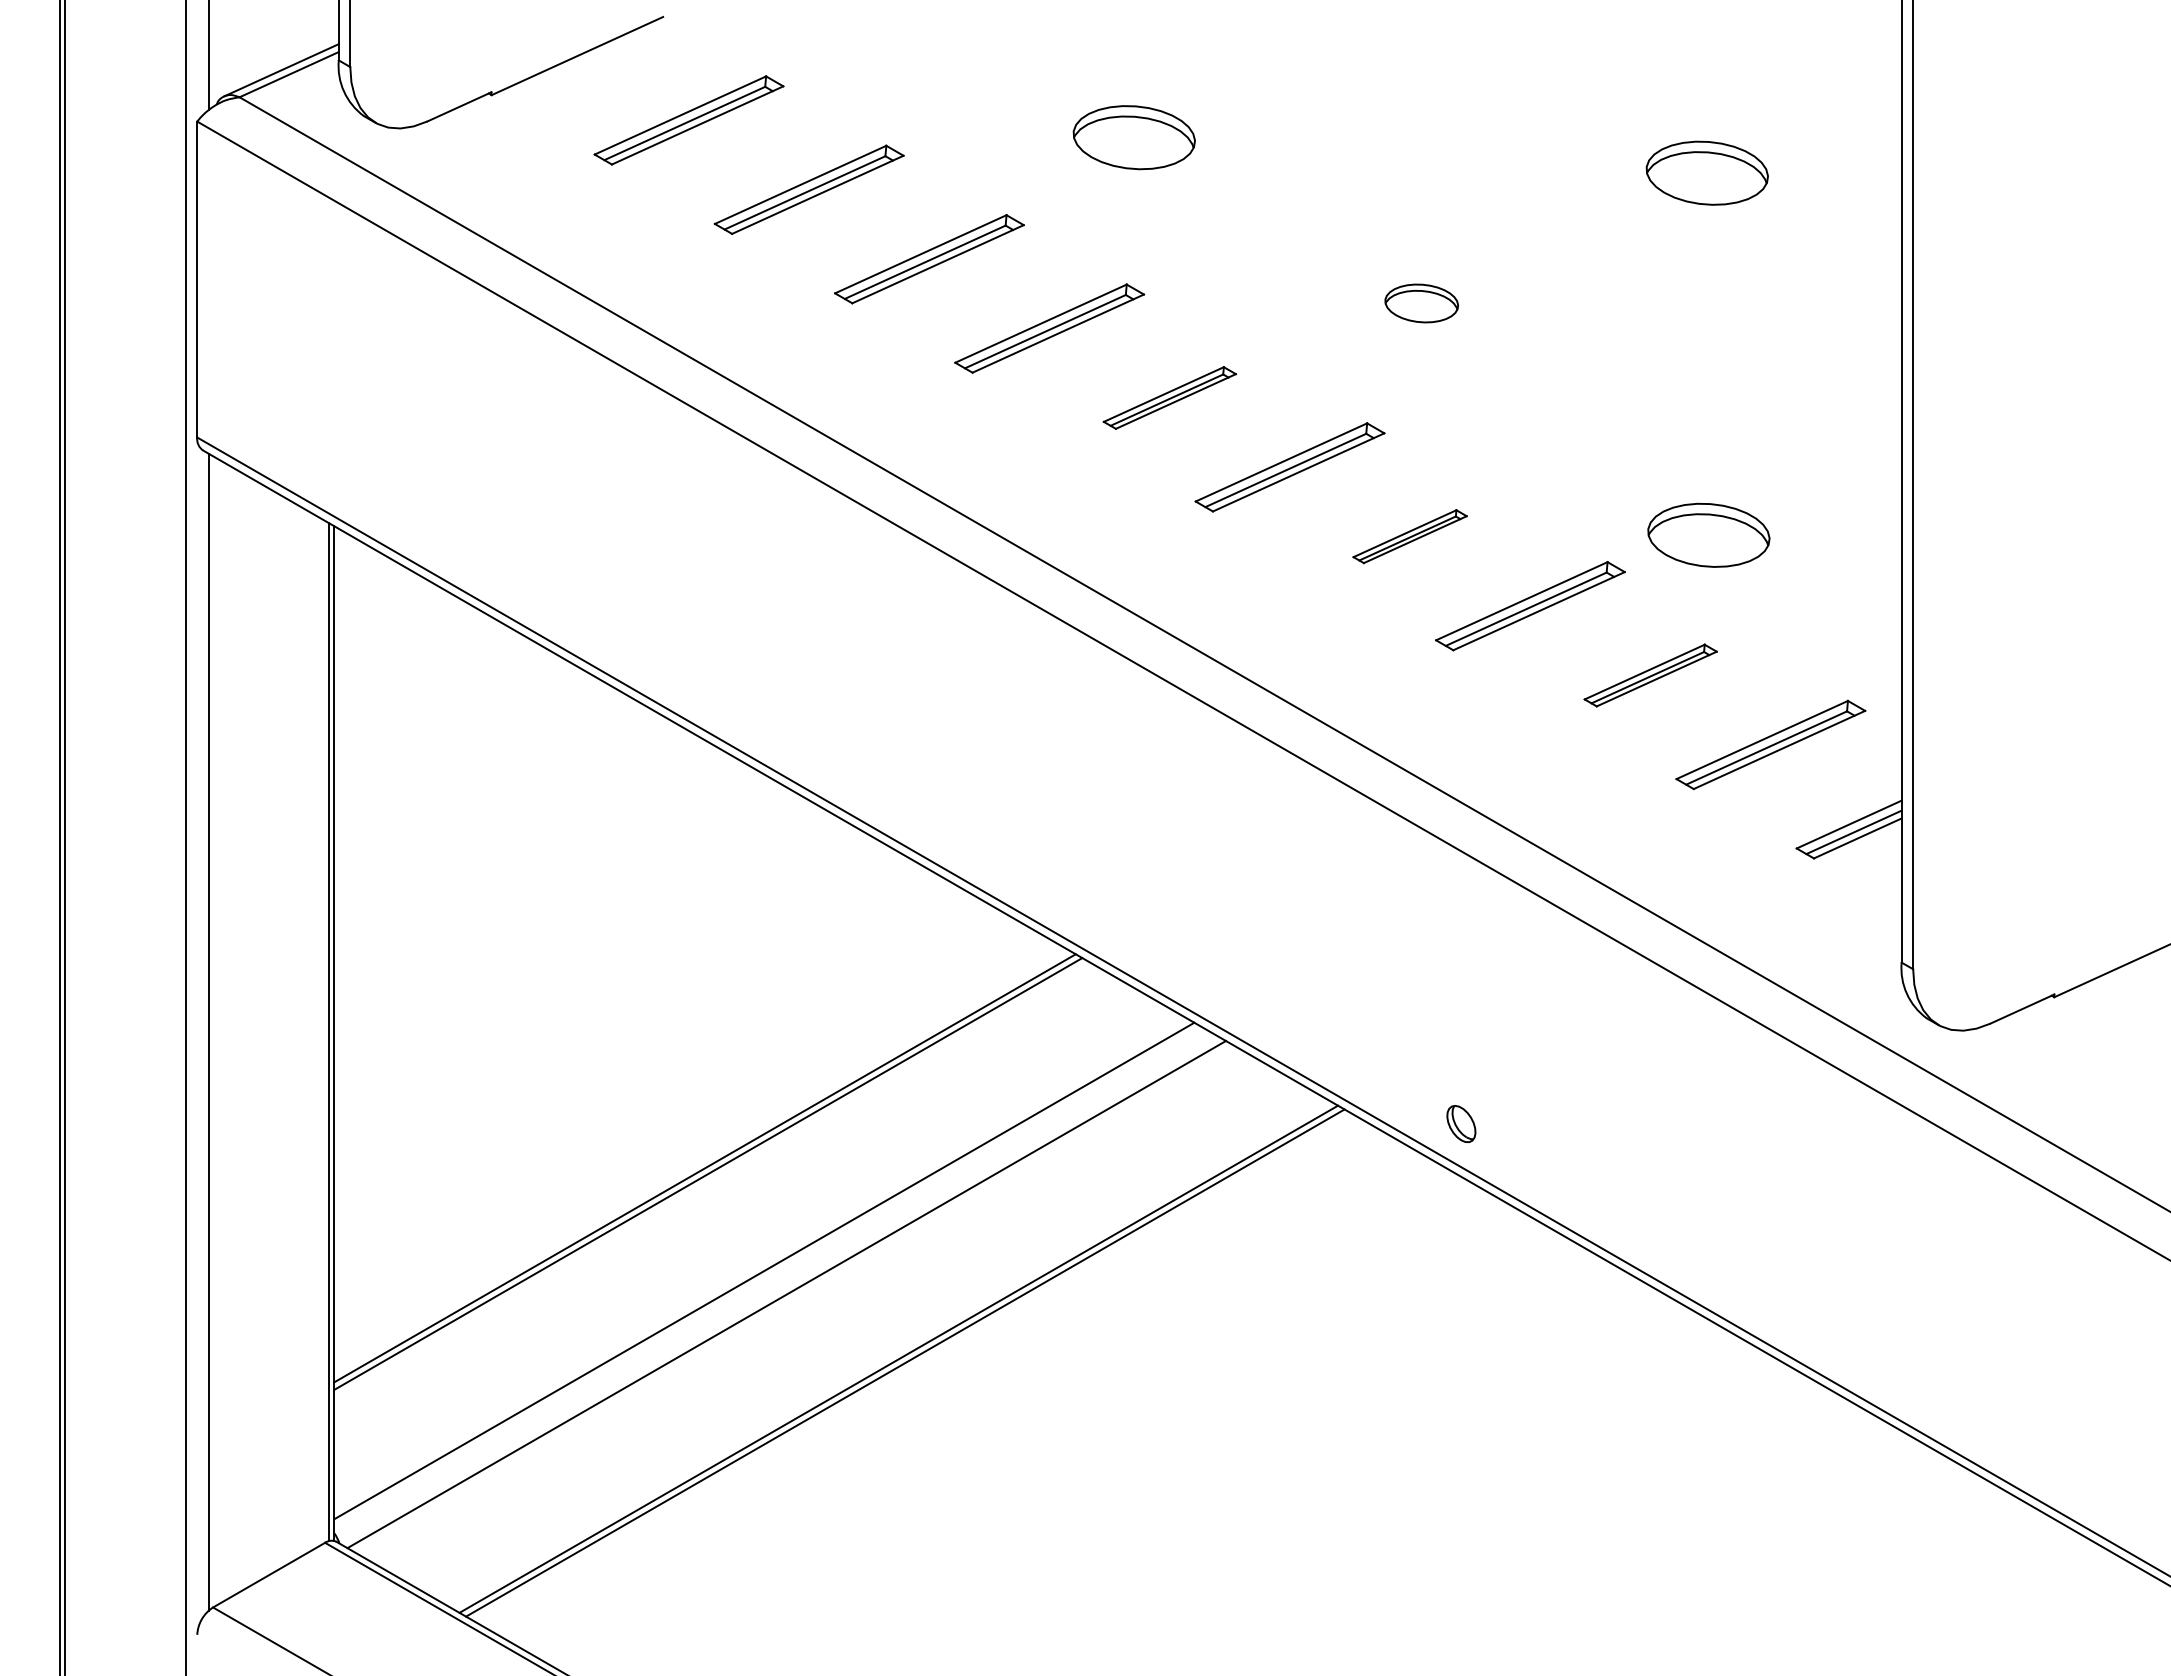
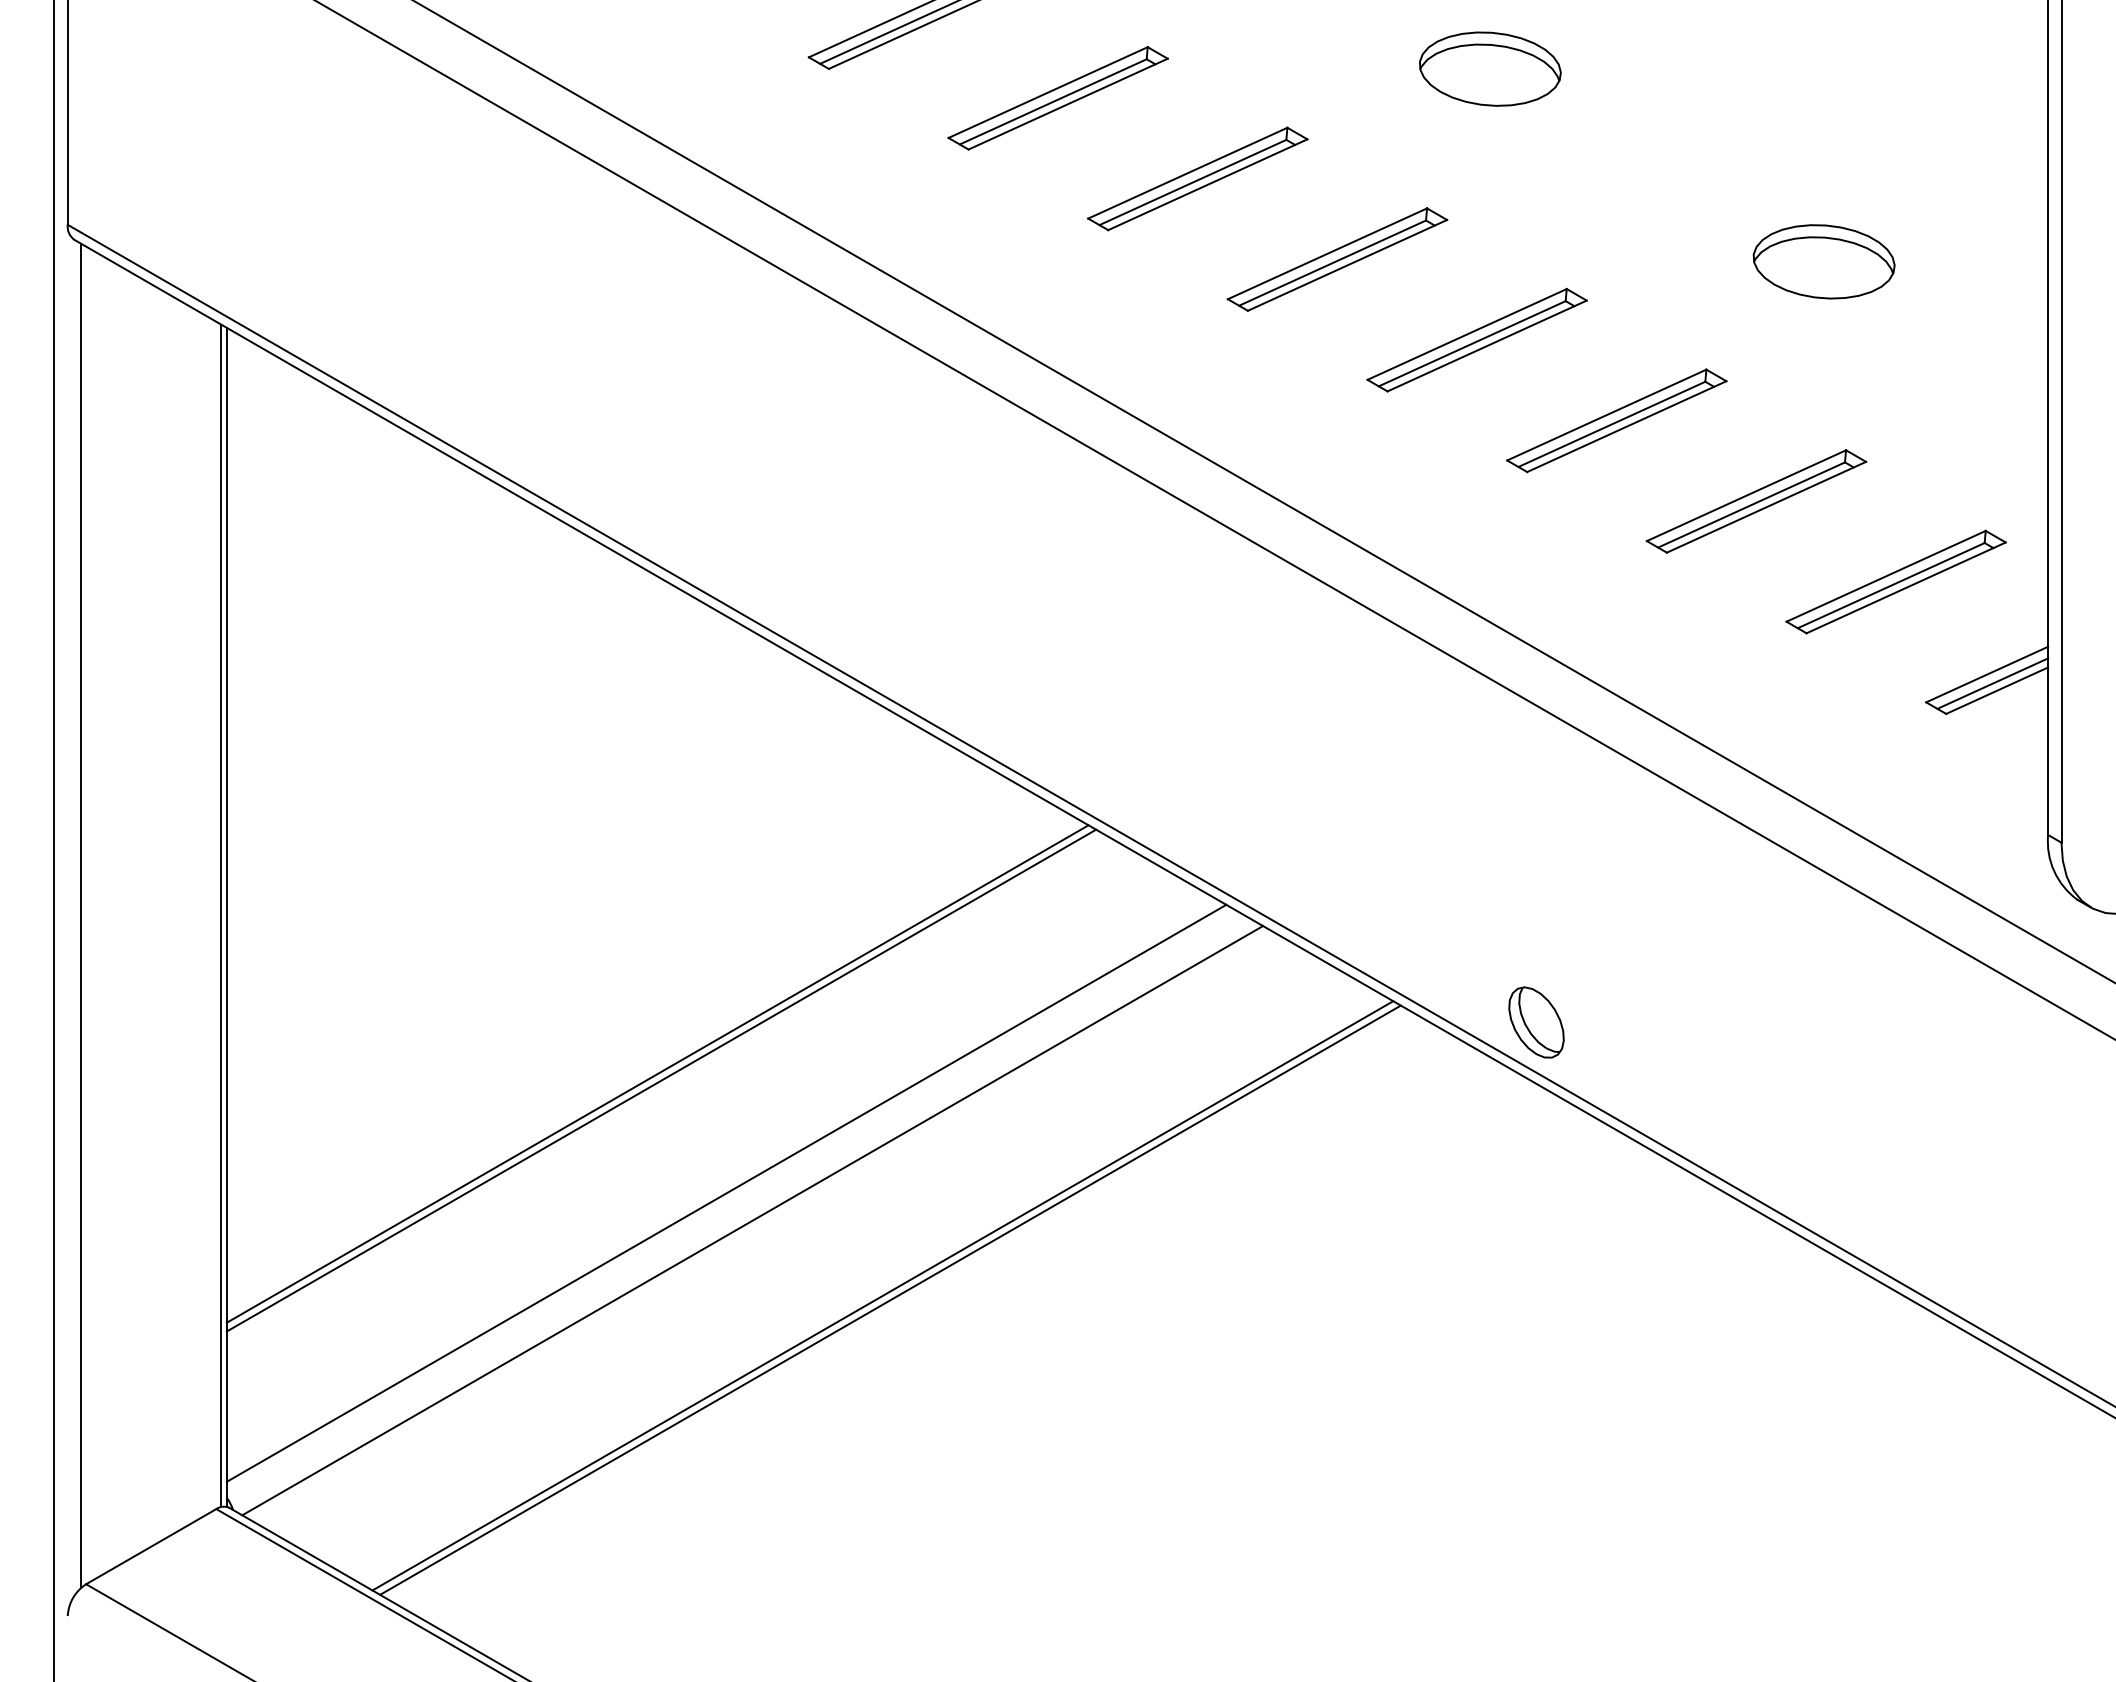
part: (1421, 303) -> (1490, 69), size x1.67
part: (1169, 397) -> (1197, 178), size x1.43
part: (1708, 534) -> (1823, 260), moved
part: (1409, 536) -> (1476, 339), size x1.67
part: (1650, 675) -> (1756, 501), size x1.43
part: (1461, 1123) -> (1536, 1021), size x1.67

